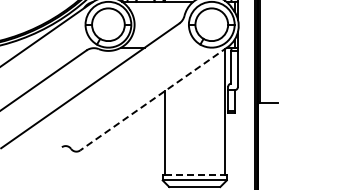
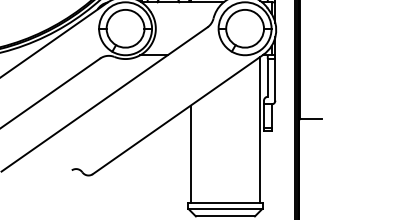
line: (153, 98) -> (177, 114), dashed -> solid
line: (195, 175) -> (226, 203), dashed -> solid

